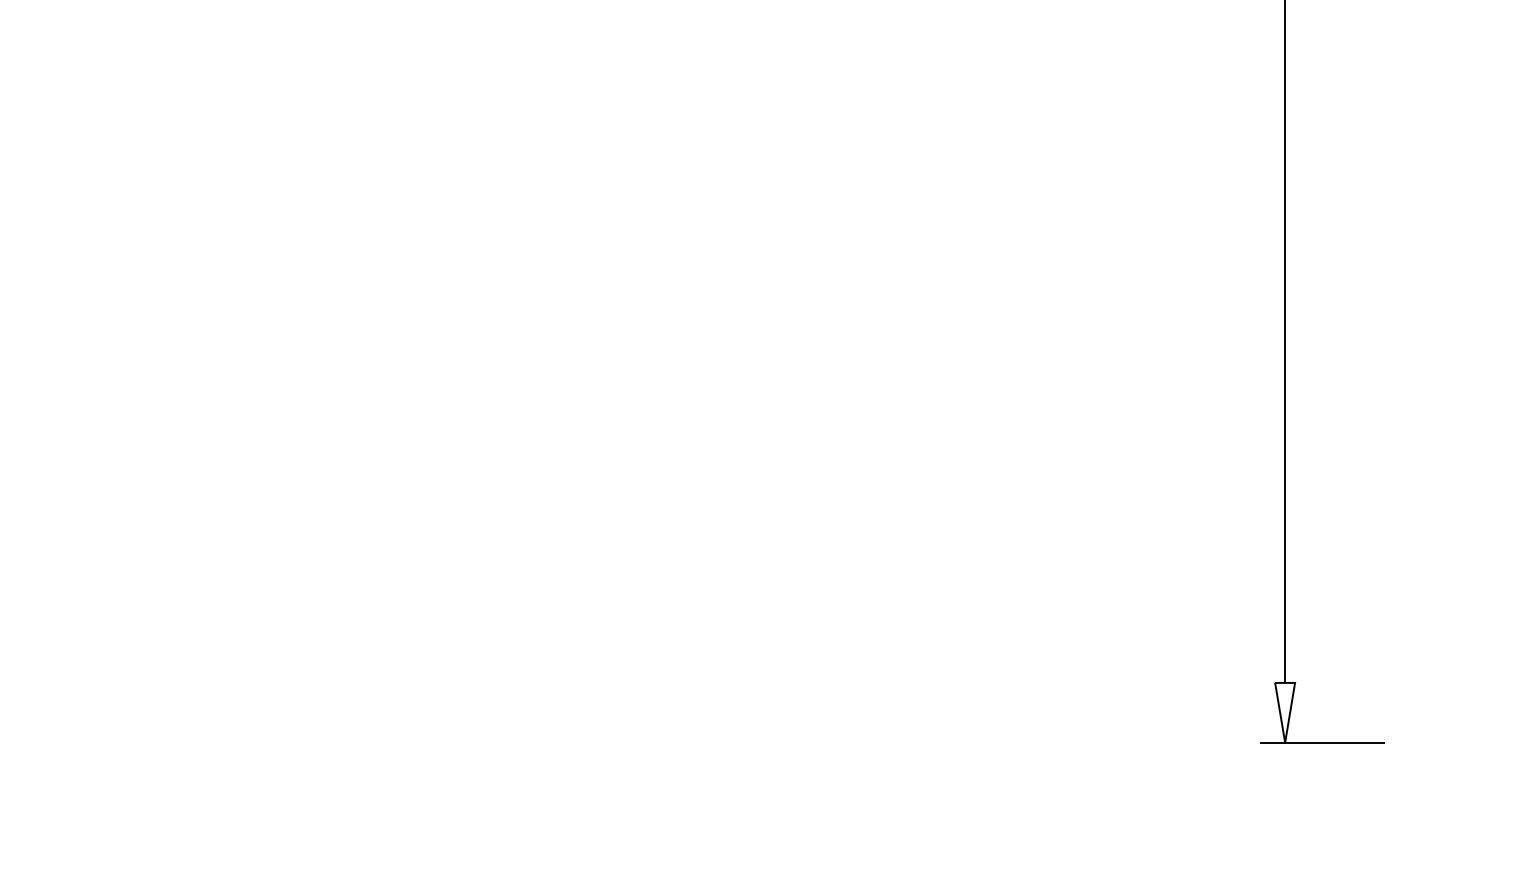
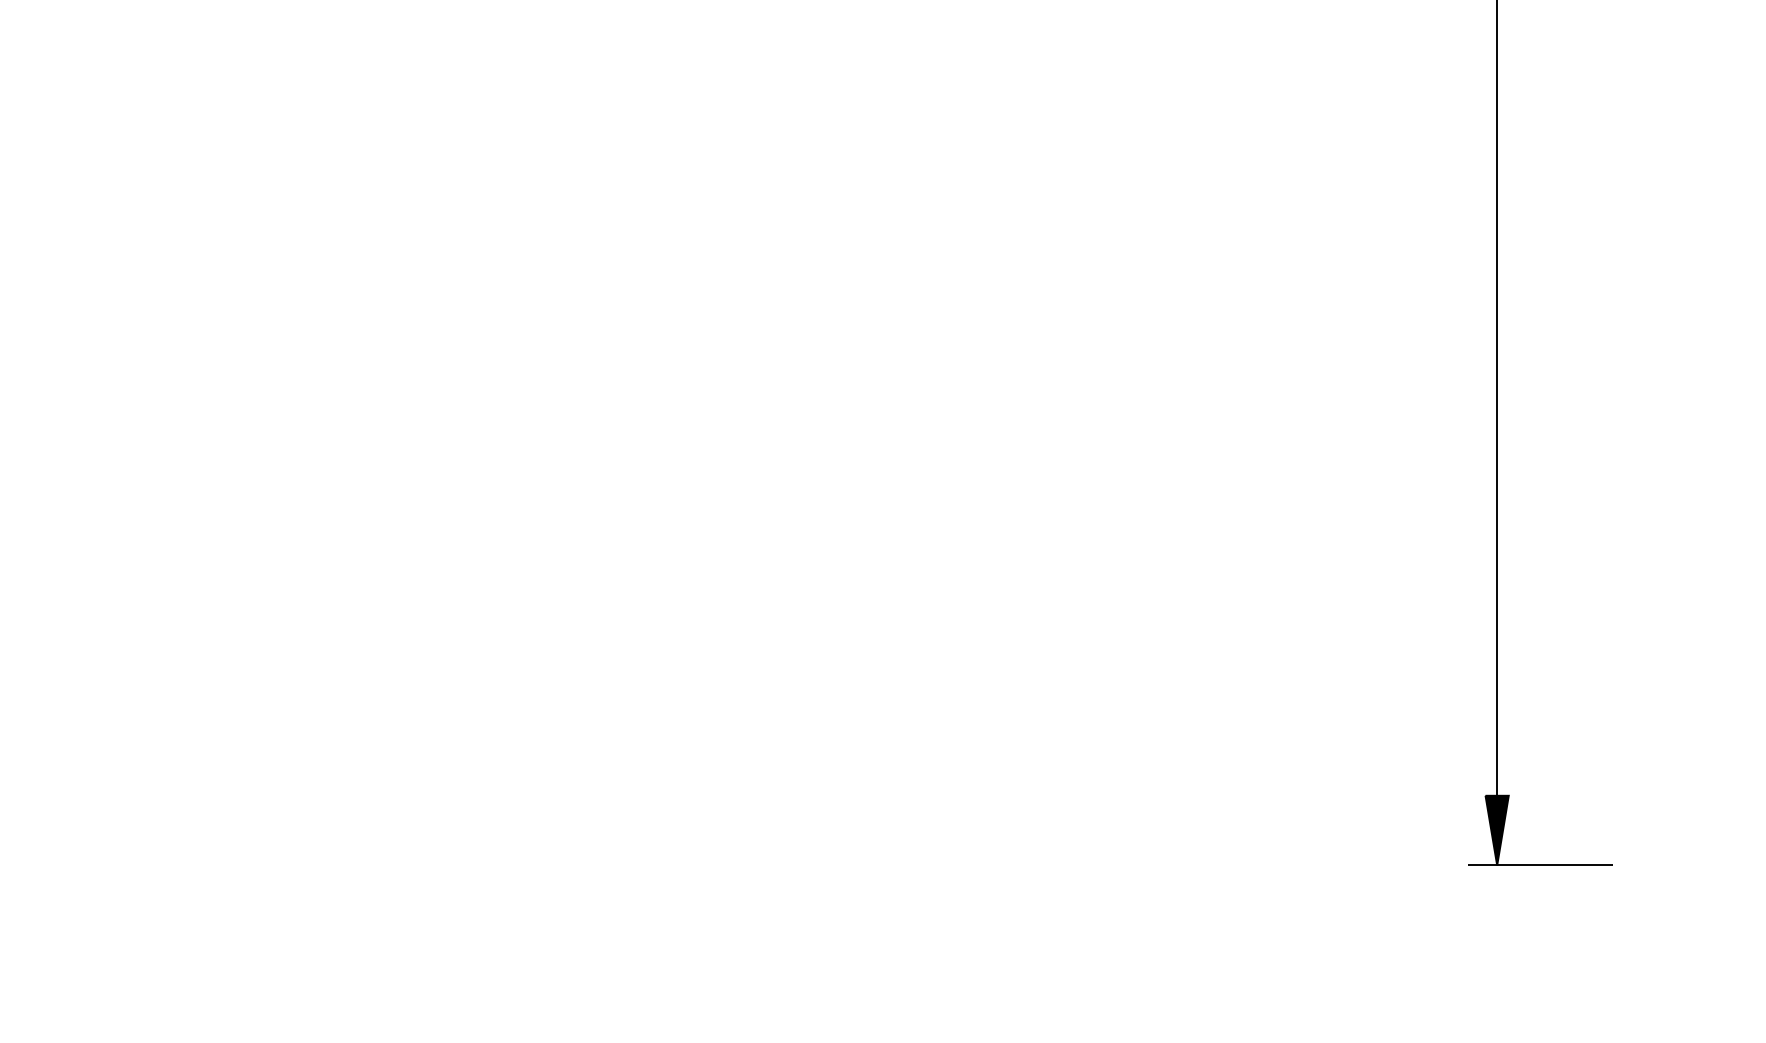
fill: (1285, 712) -> (1497, 830), added

